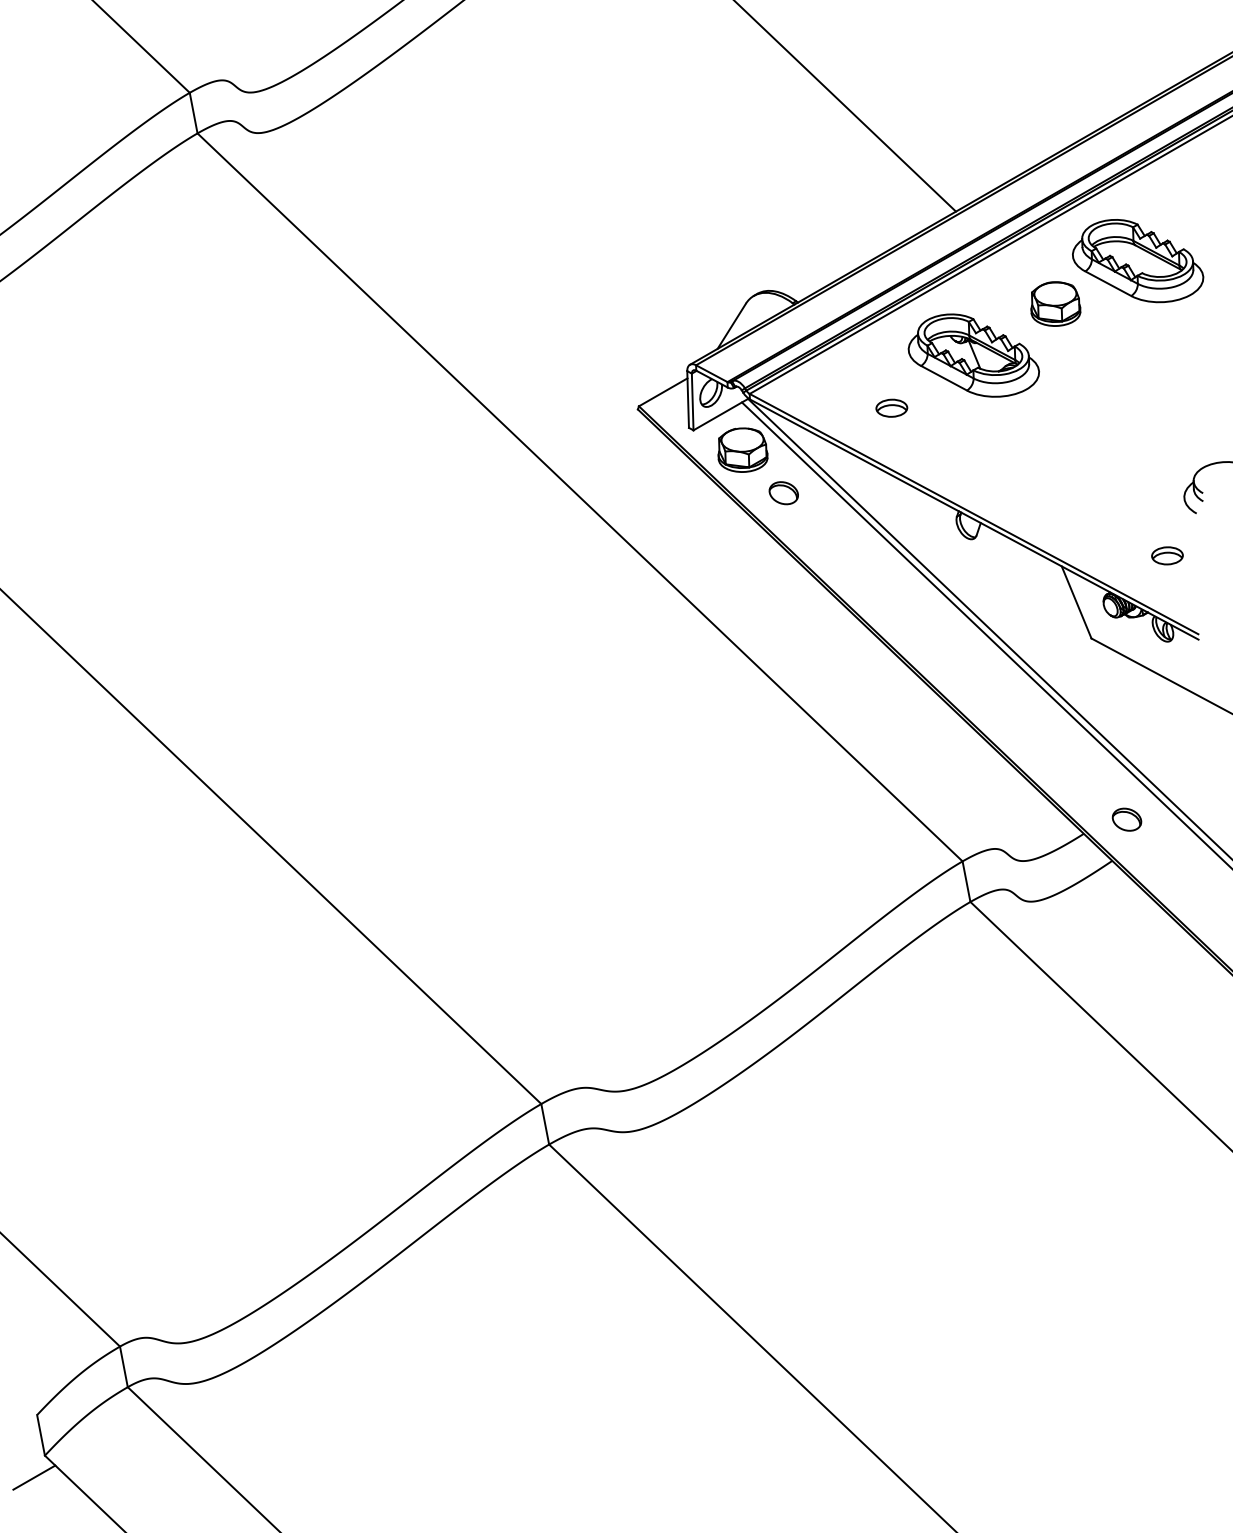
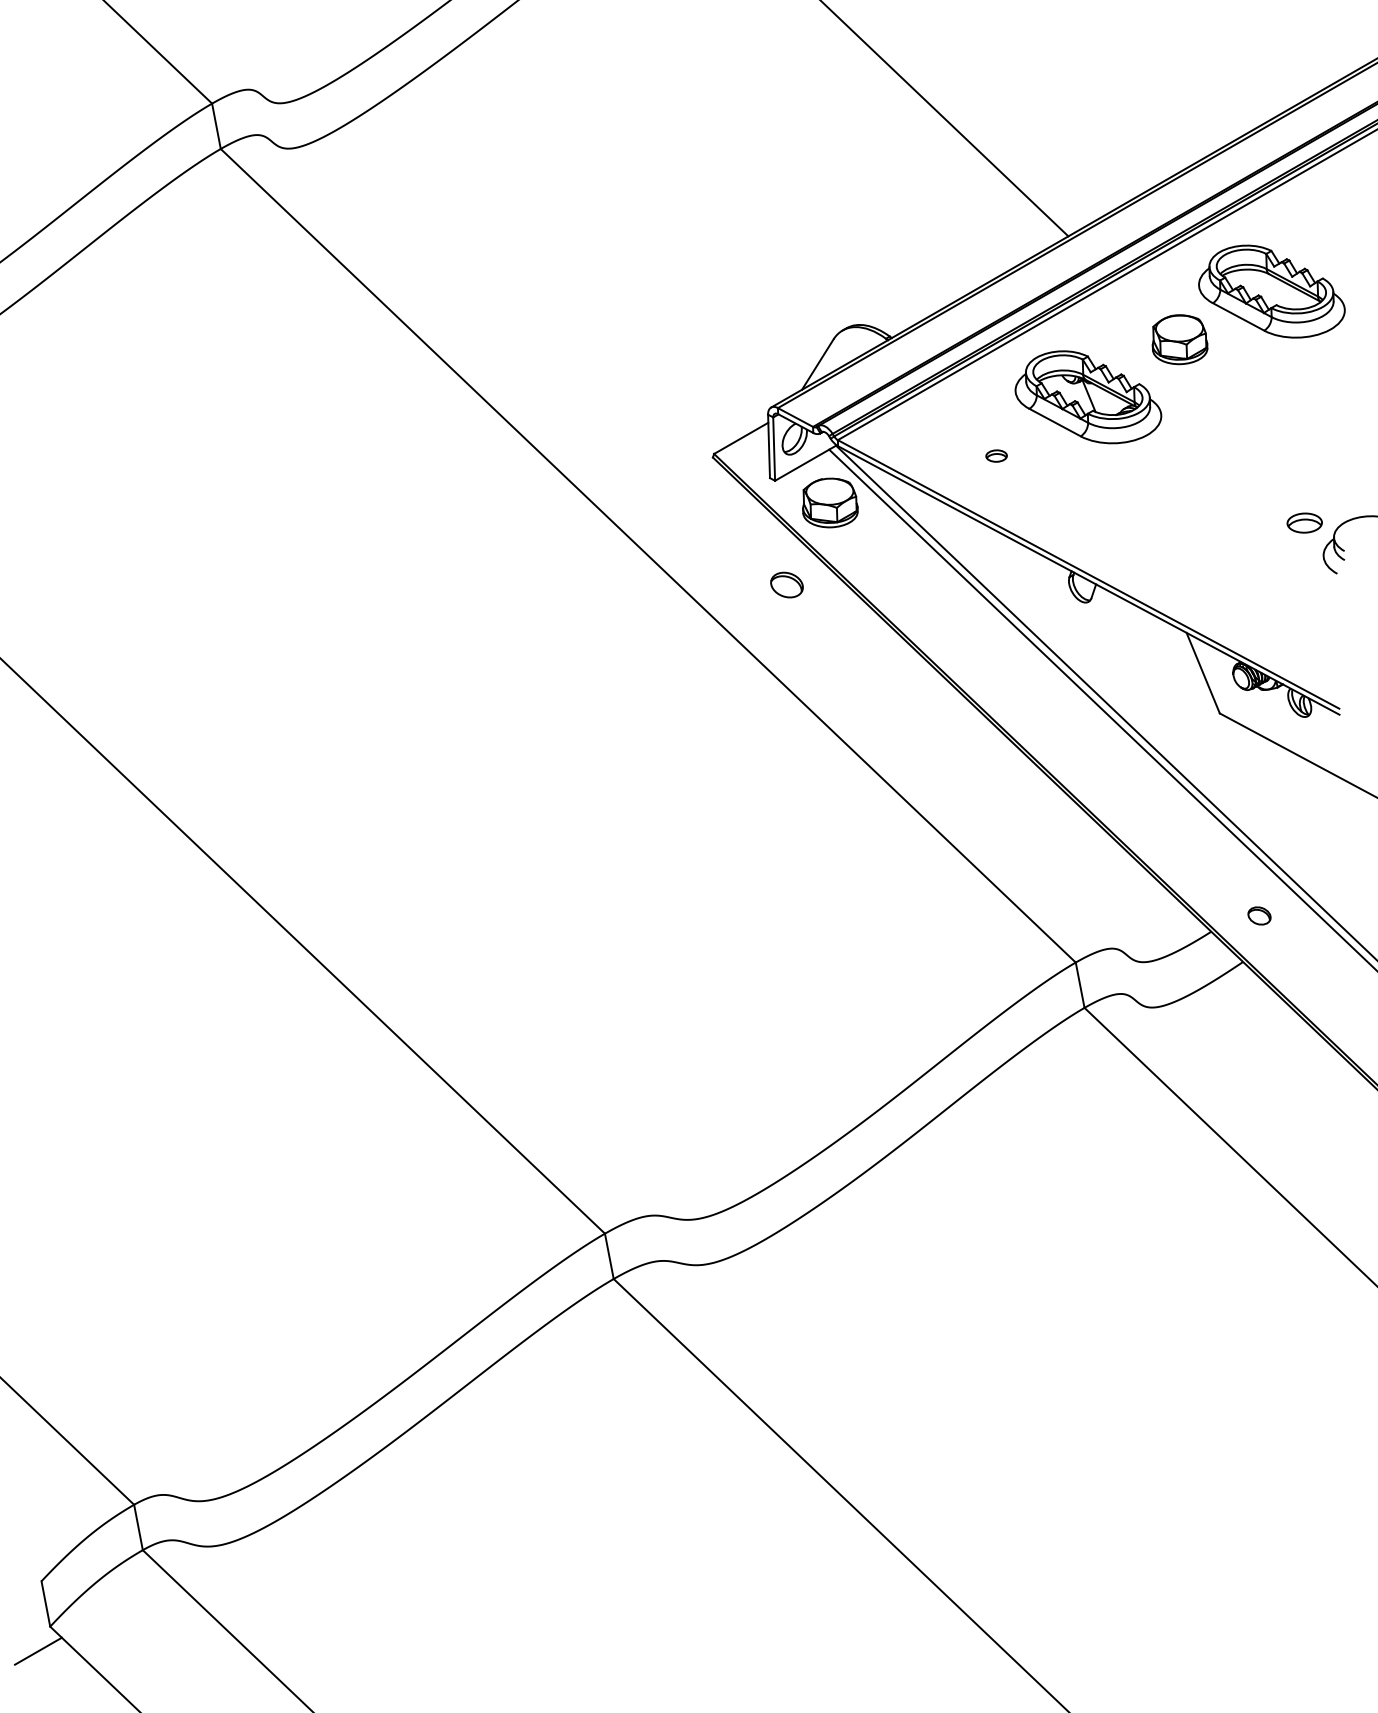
part: (891, 407) -> (996, 455), size x0.6
part: (783, 492) -> (786, 584), moved
part: (1167, 555) -> (1304, 522), moved
part: (1126, 819) -> (1259, 915), size x0.7

